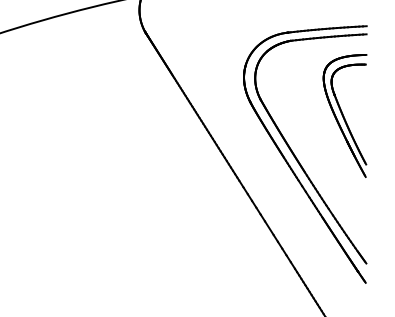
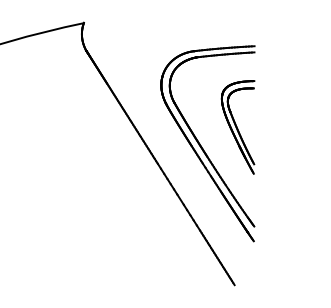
part: (344, 116) -> (237, 127), moved

